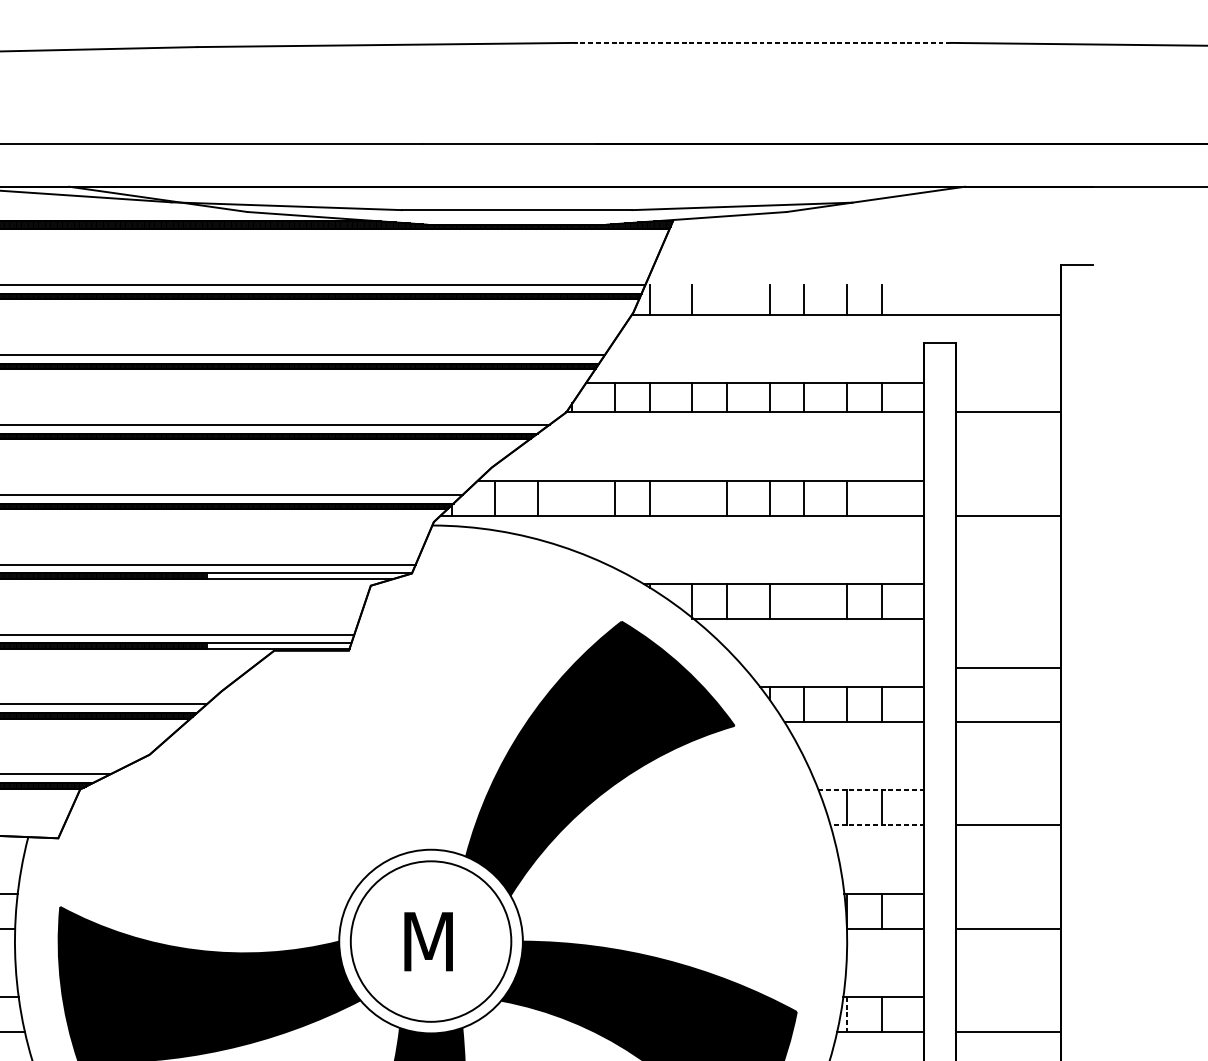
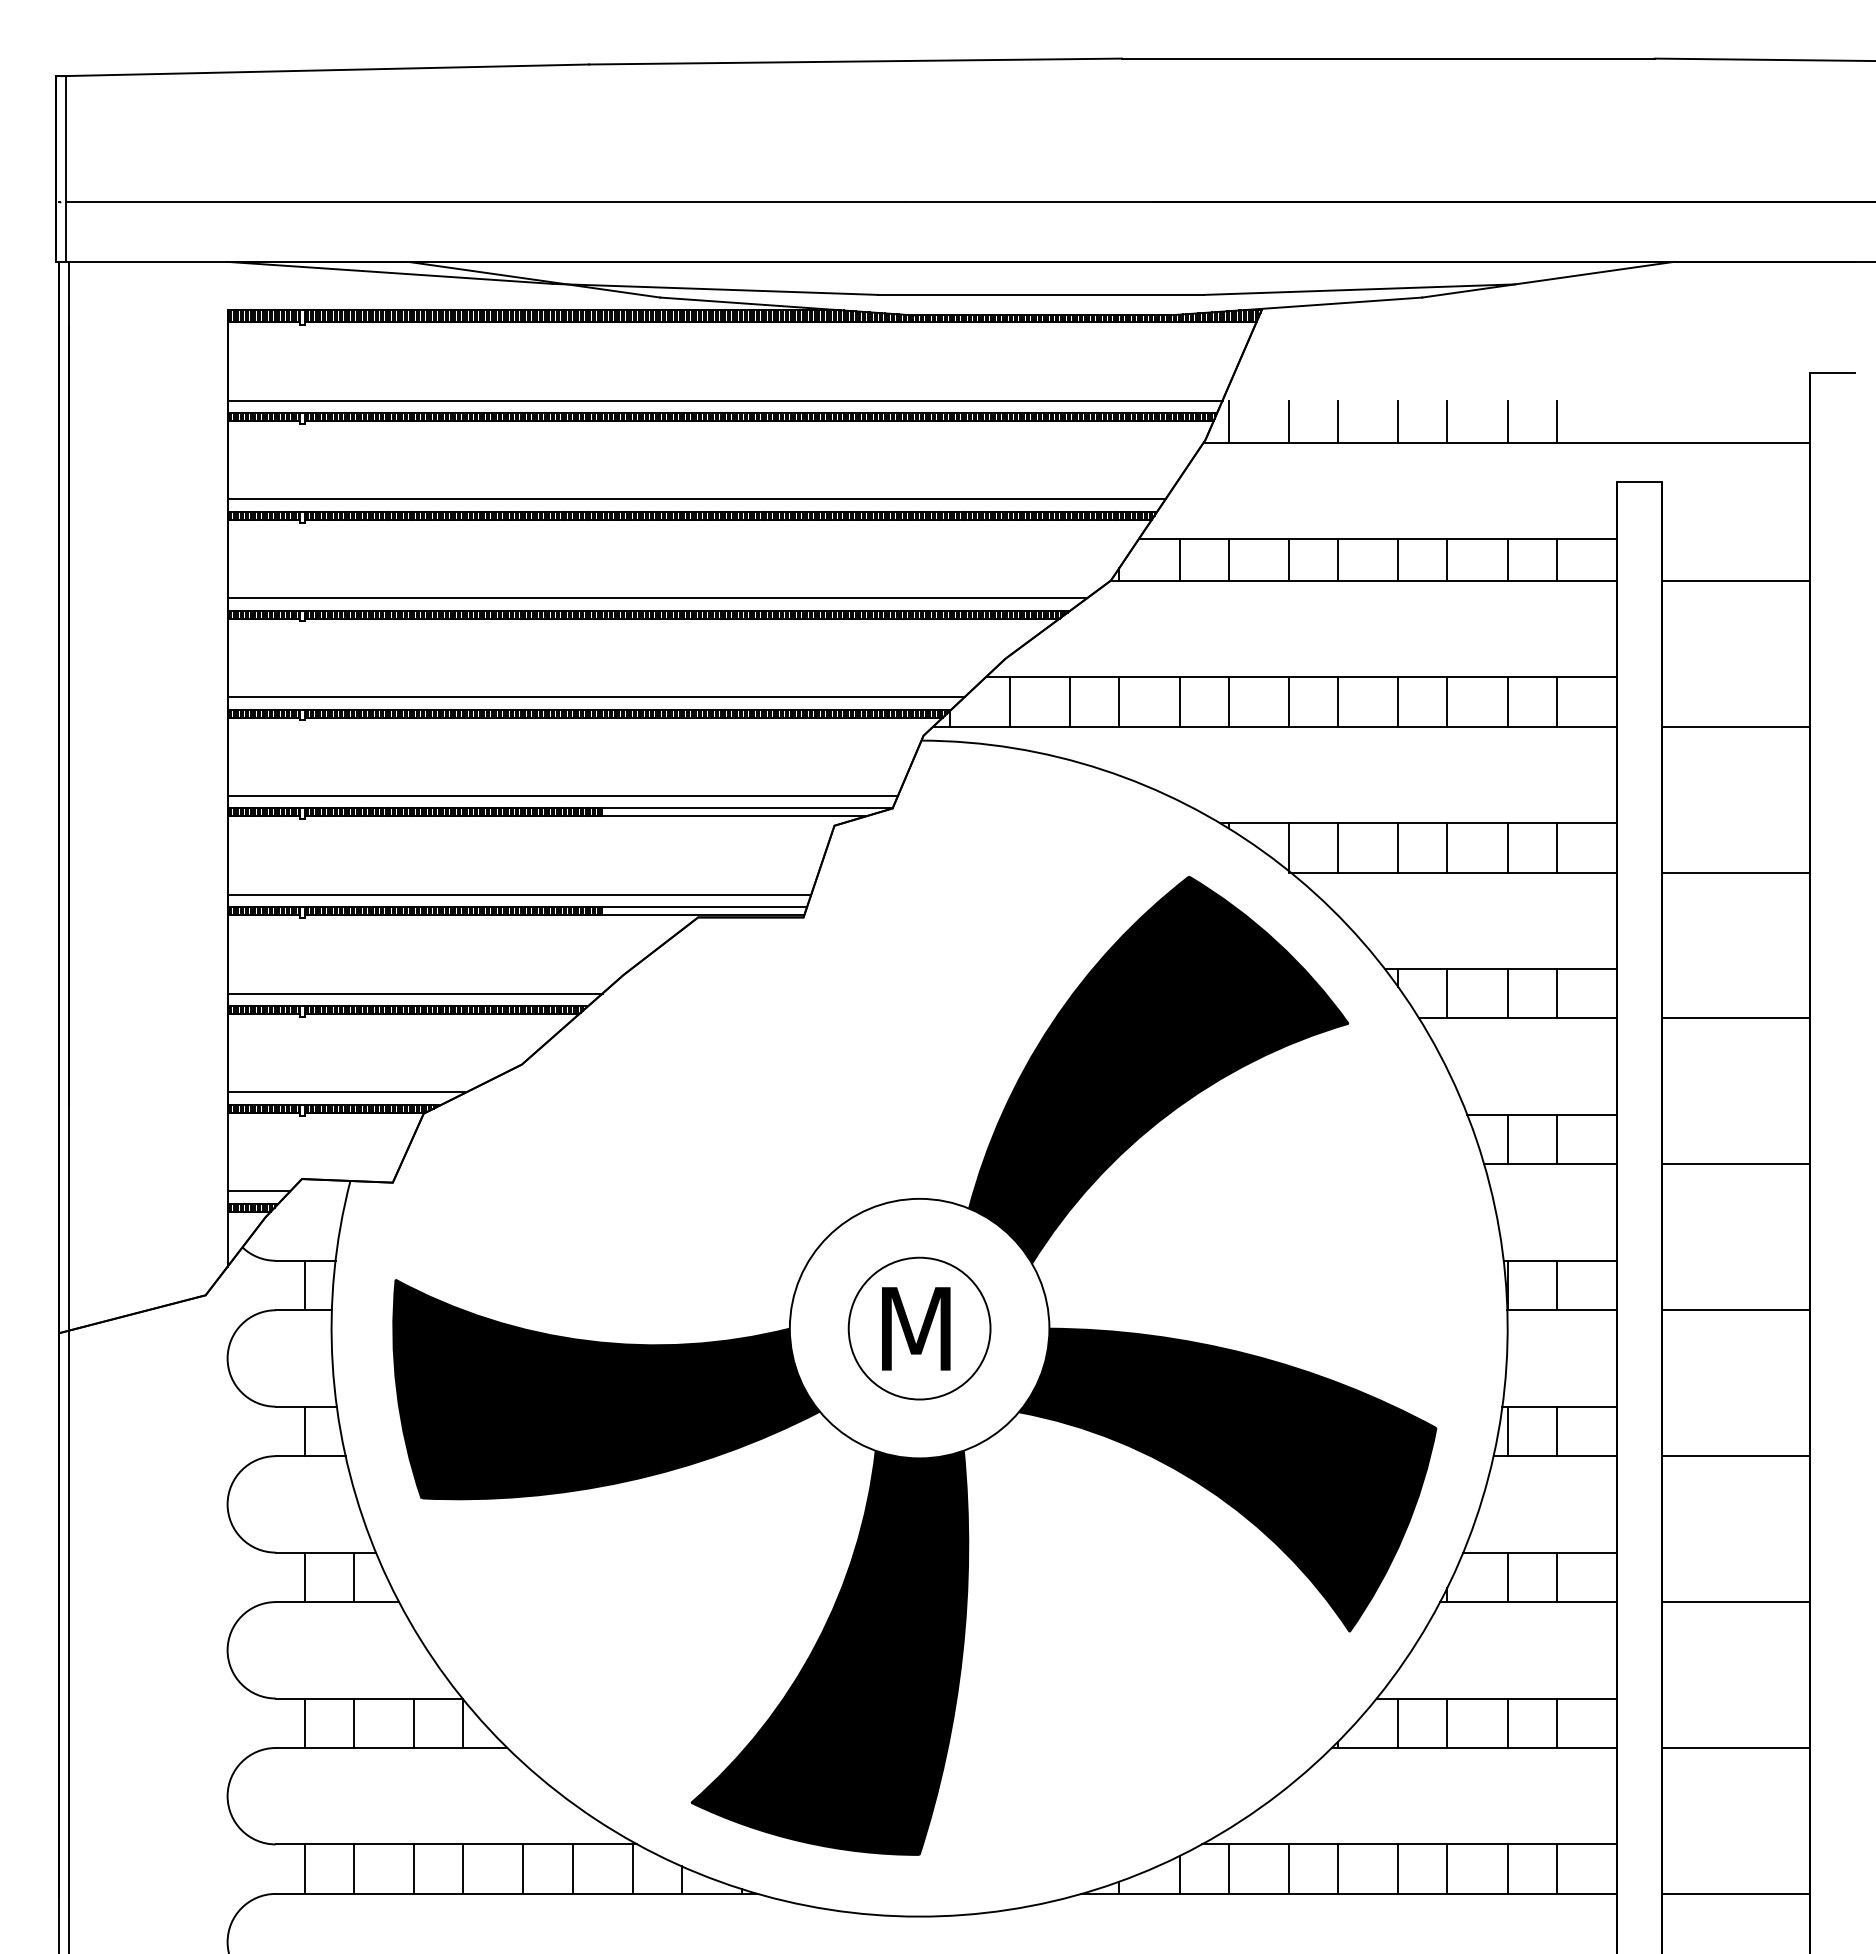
line: (762, 42) -> (1387, 58), dashed -> solid
line: (726, 299) -> (1337, 421), added
line: (572, 497) -> (1119, 701), added
line: (692, 497) -> (1288, 701), added
line: (881, 497) -> (1556, 701), added
line: (804, 601) -> (1447, 847), added
line: (1008, 667) -> (1735, 872), moved
line: (871, 790) -> (1542, 1114), dashed -> solid
line: (877, 825) -> (1550, 1164), dashed -> solid
circle: (430, 941) -> (919, 1328), size x0.62
line: (847, 1014) -> (1507, 1431), dashed -> solid

